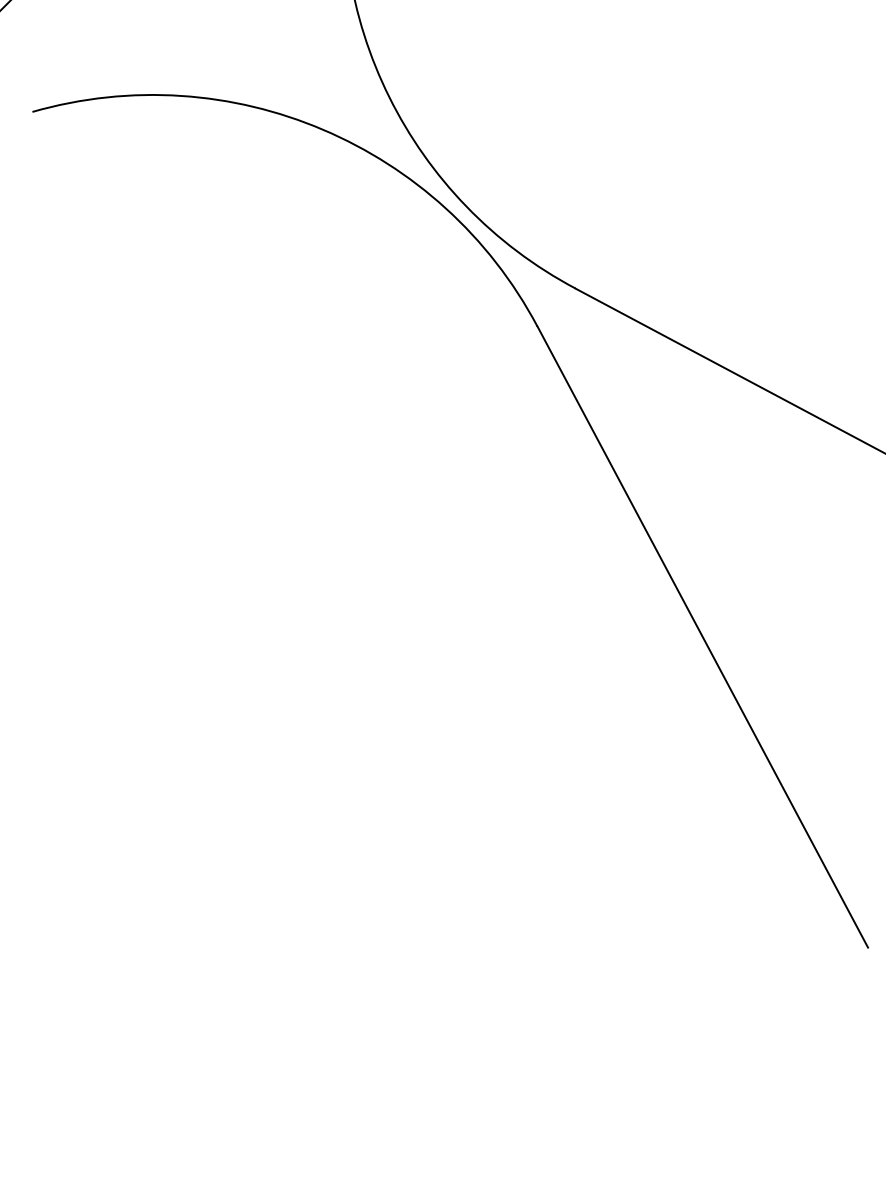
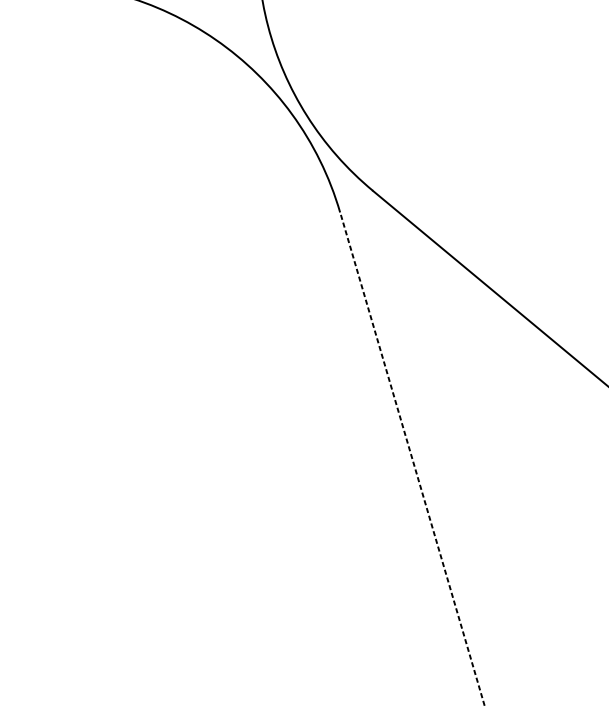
line: (702, 637) -> (412, 459), solid -> dashed

